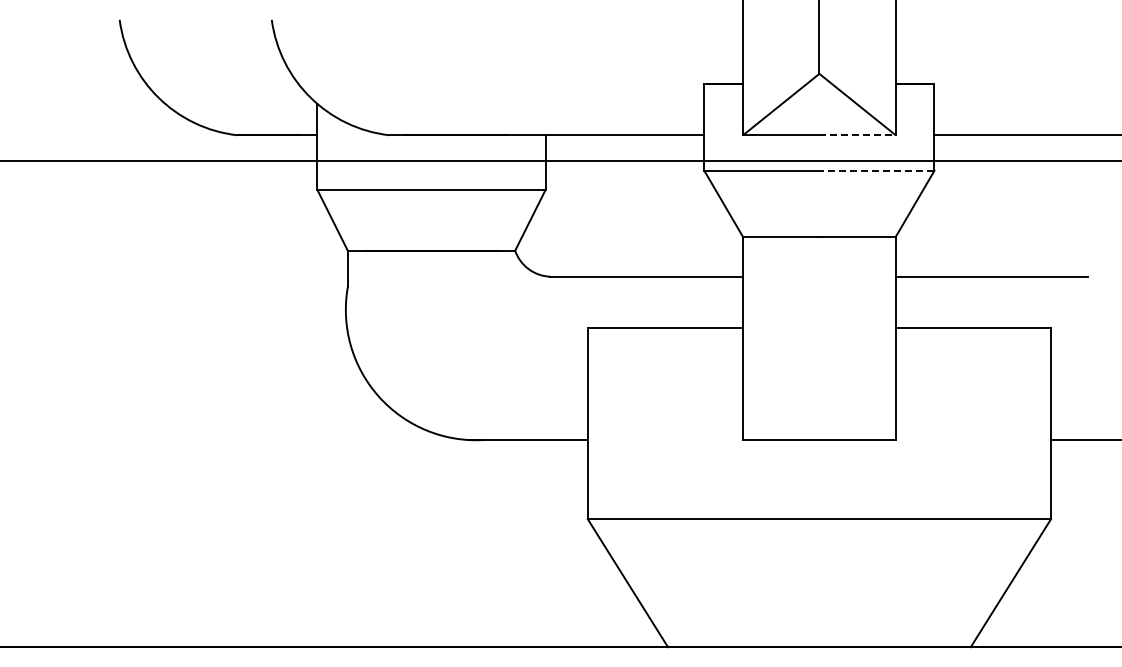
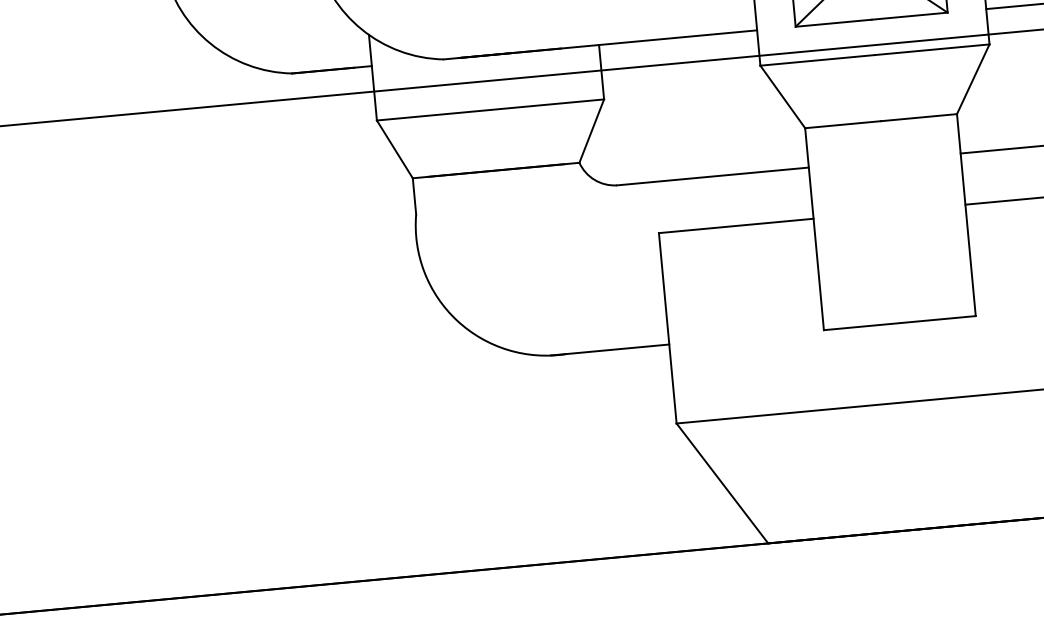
line: (858, 135) -> (910, 16), dashed -> solid
line: (876, 170) -> (931, 49), dashed -> solid

